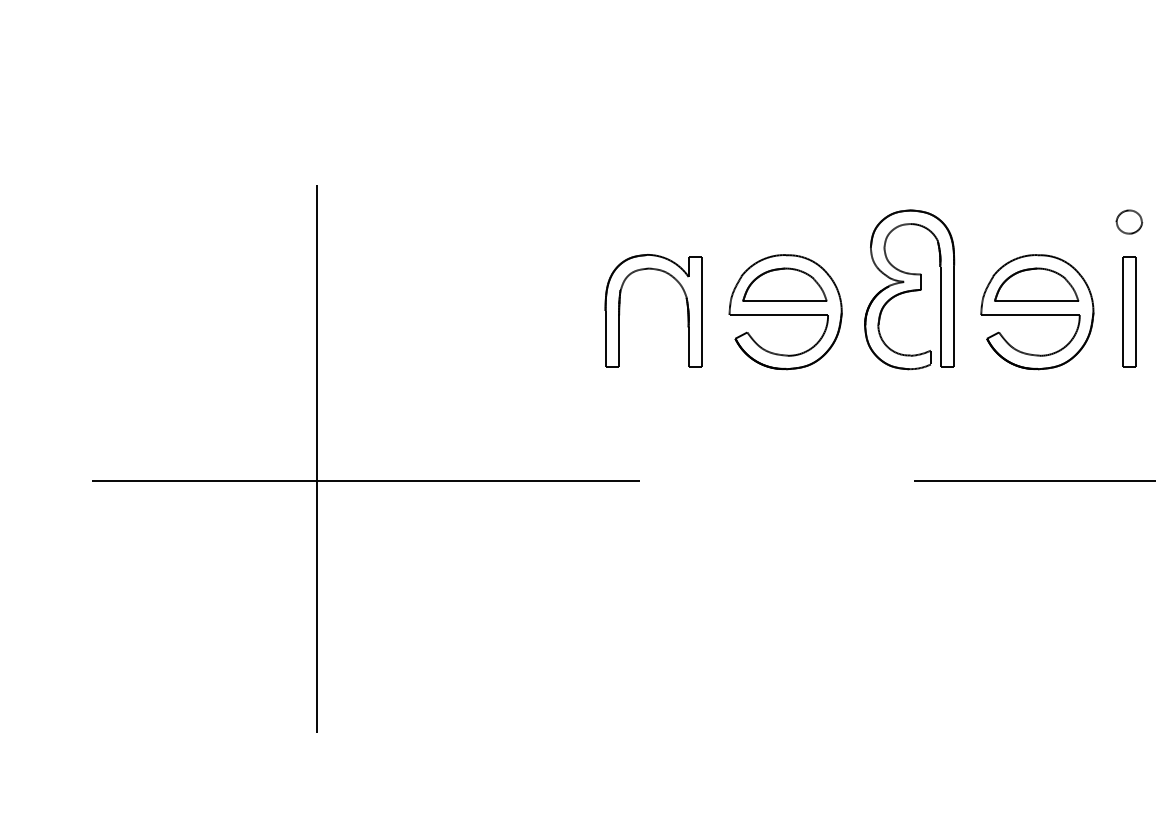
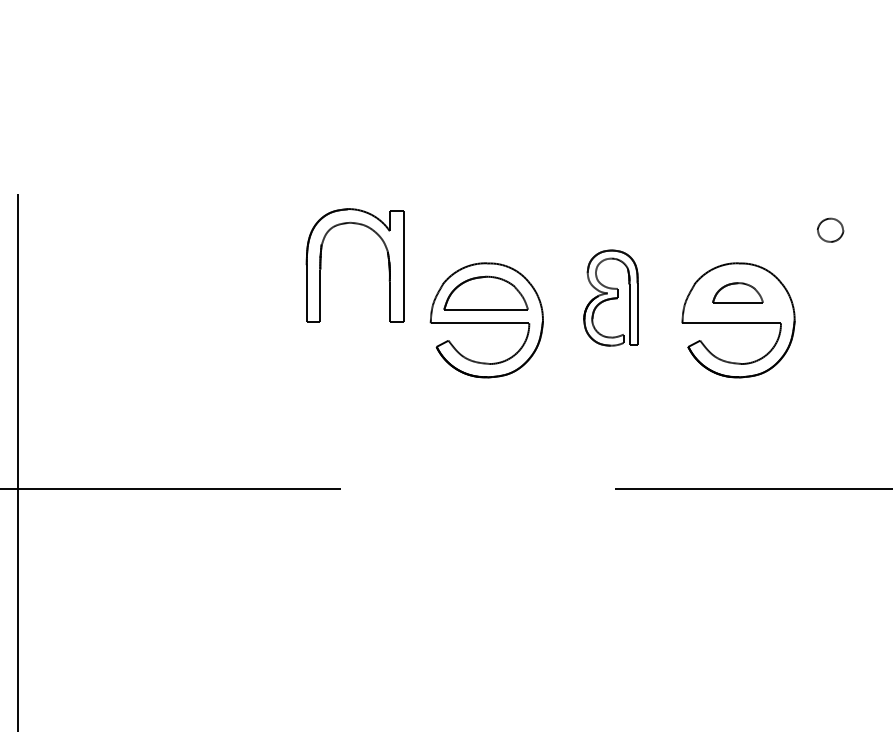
part: (1036, 284) -> (737, 292), size x0.6
part: (909, 289) -> (610, 297), size x0.6
part: (620, 310) -> (321, 264), moved
part: (1129, 311) -> (830, 319), removed

